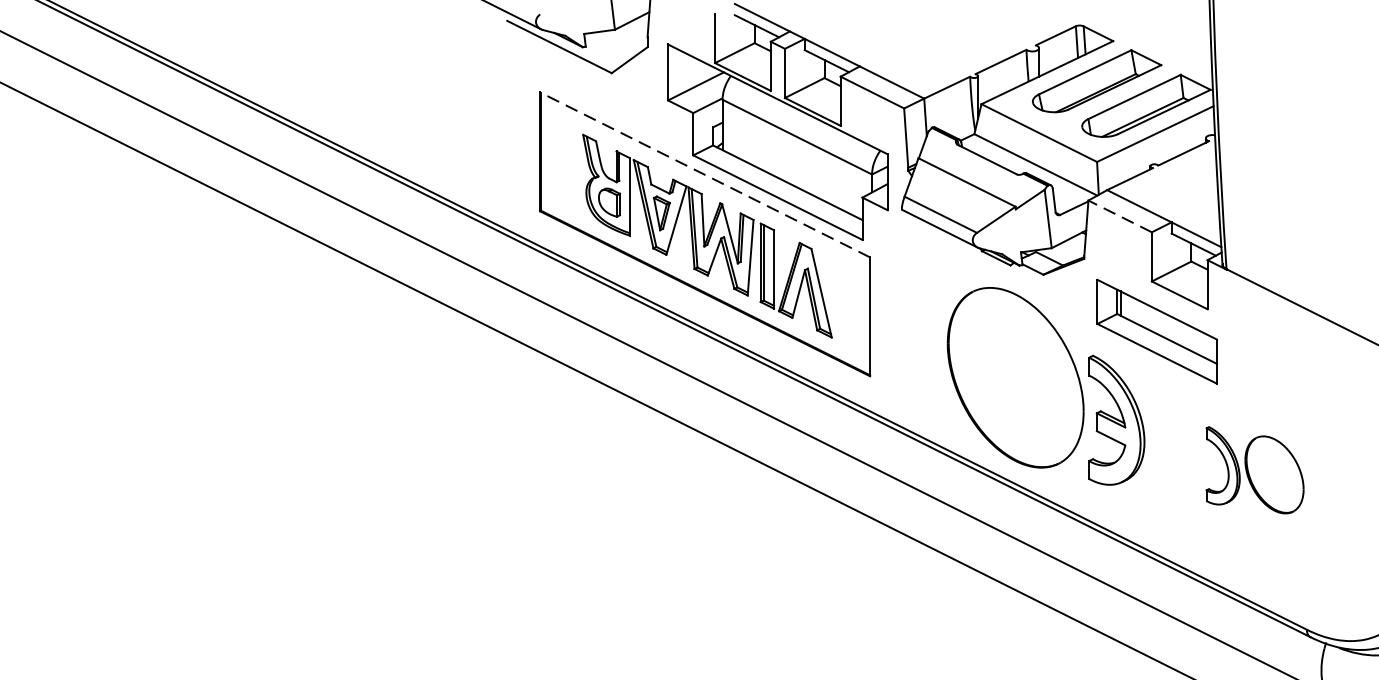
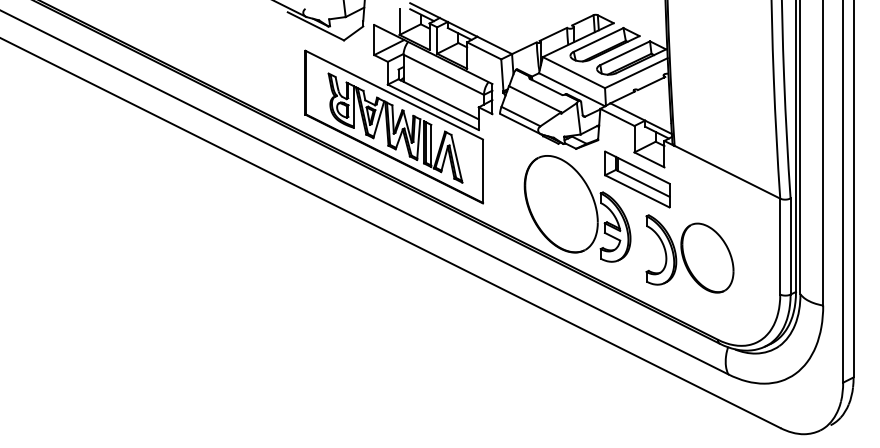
line: (703, 173) -> (393, 94), dashed -> solid
line: (1120, 216) -> (617, 117), dashed -> solid
part: (1254, 469) -> (689, 253), size x1.67

